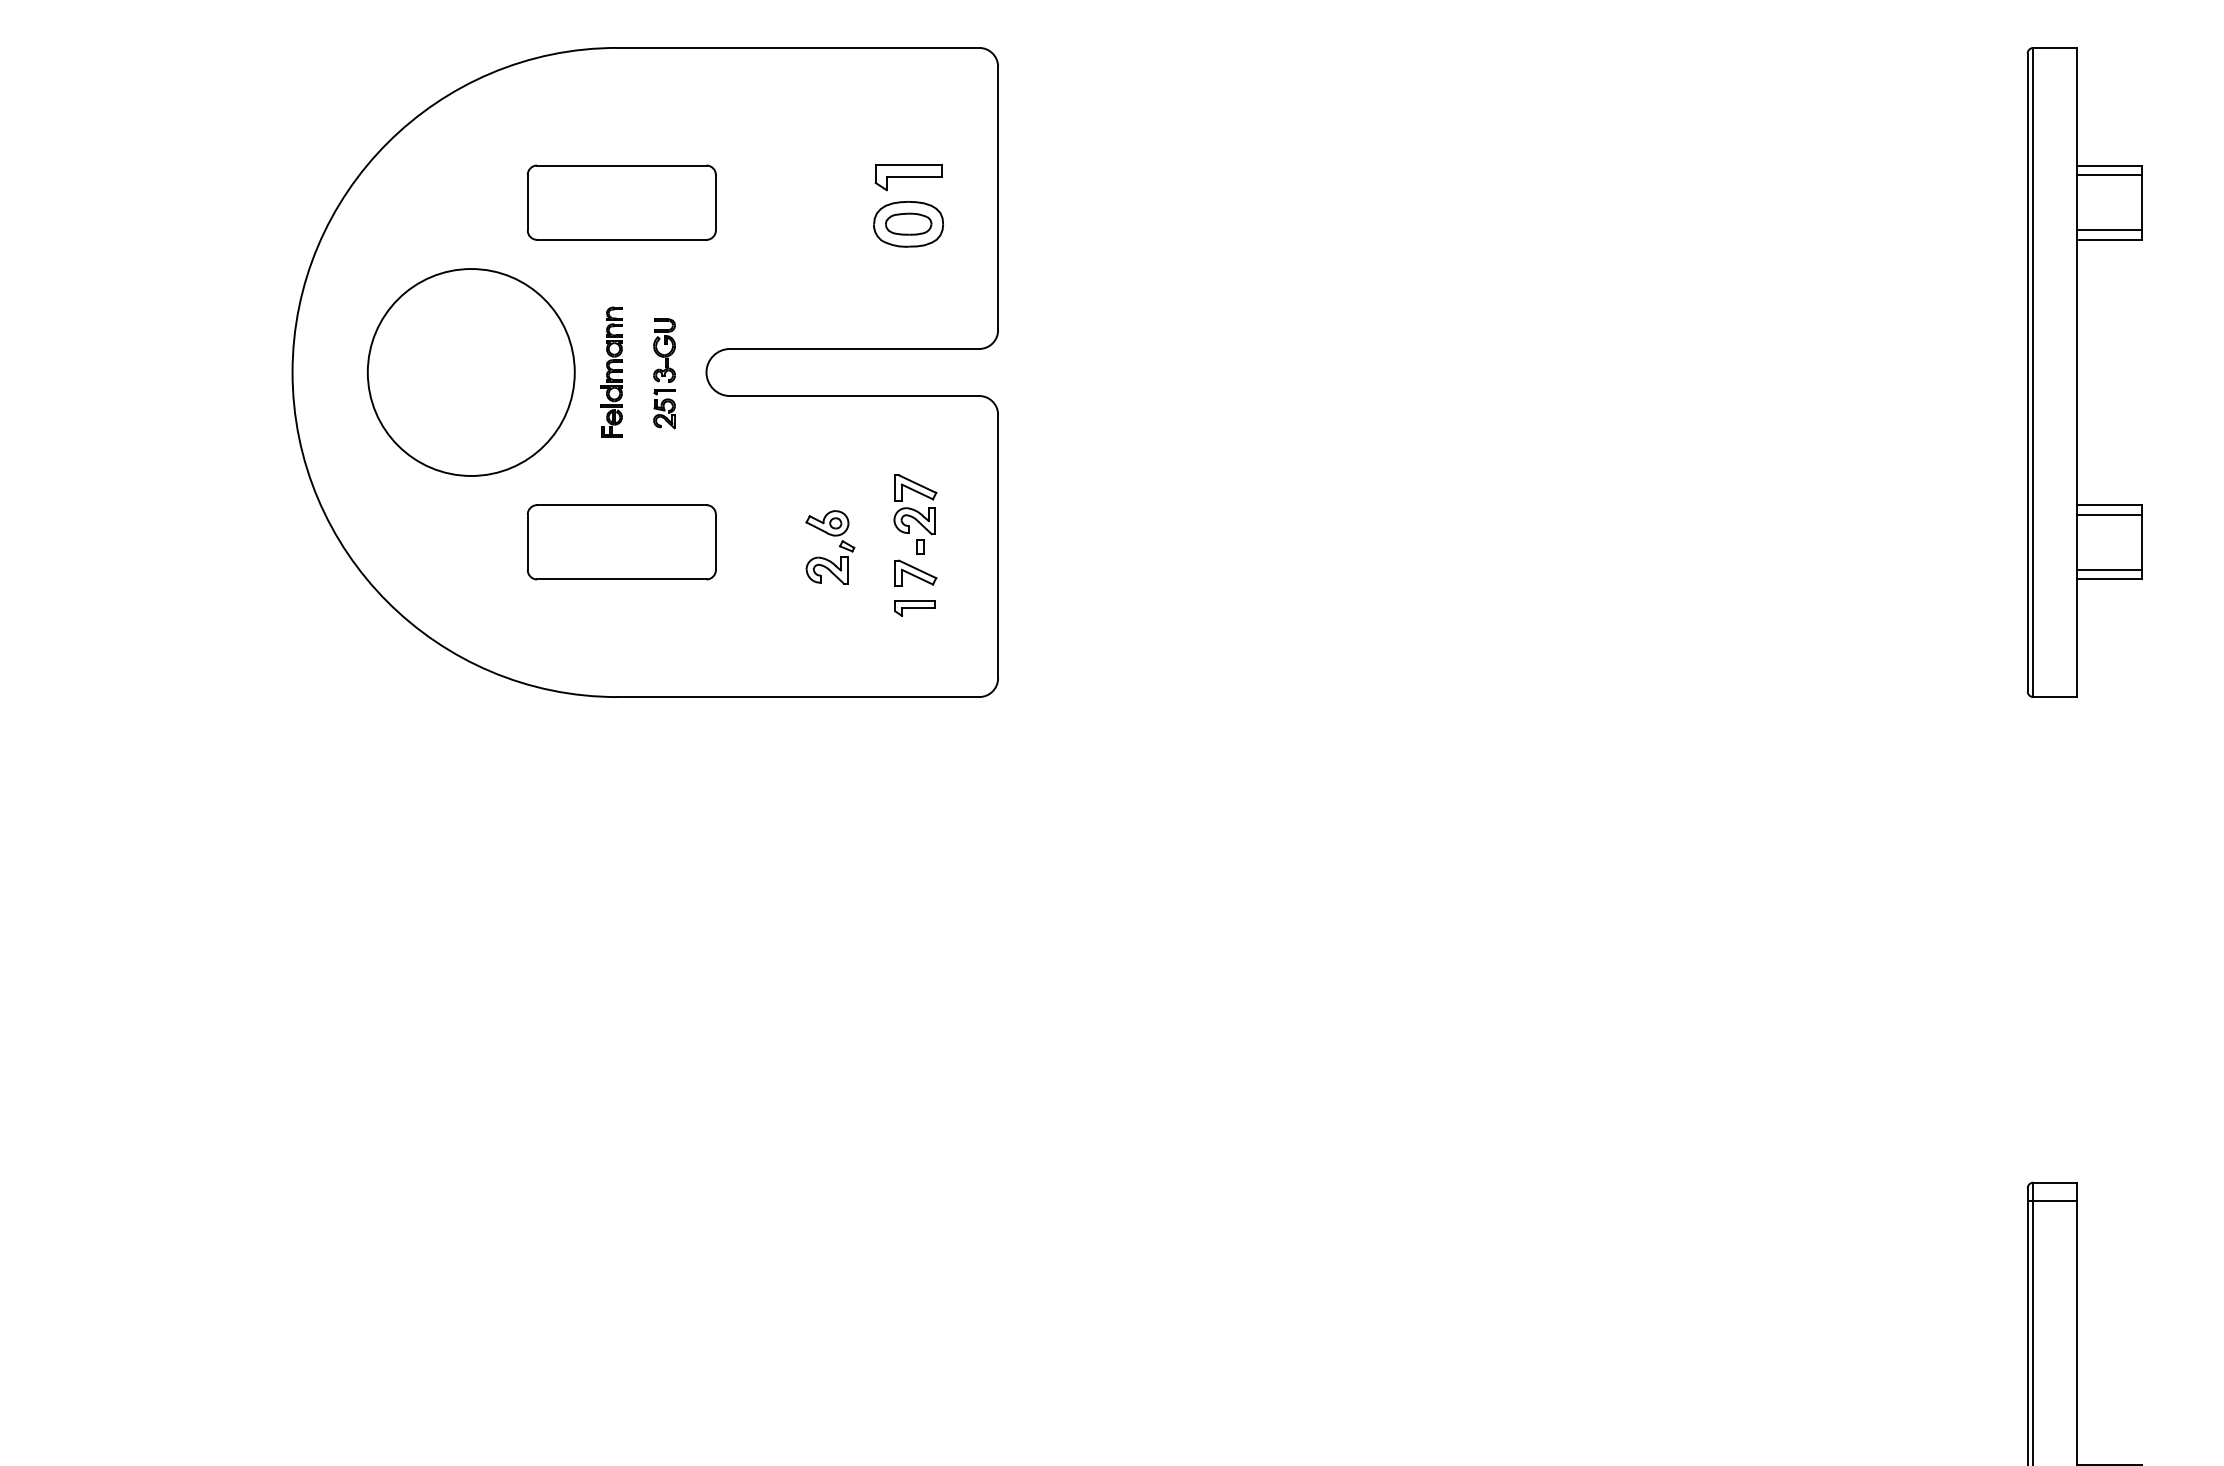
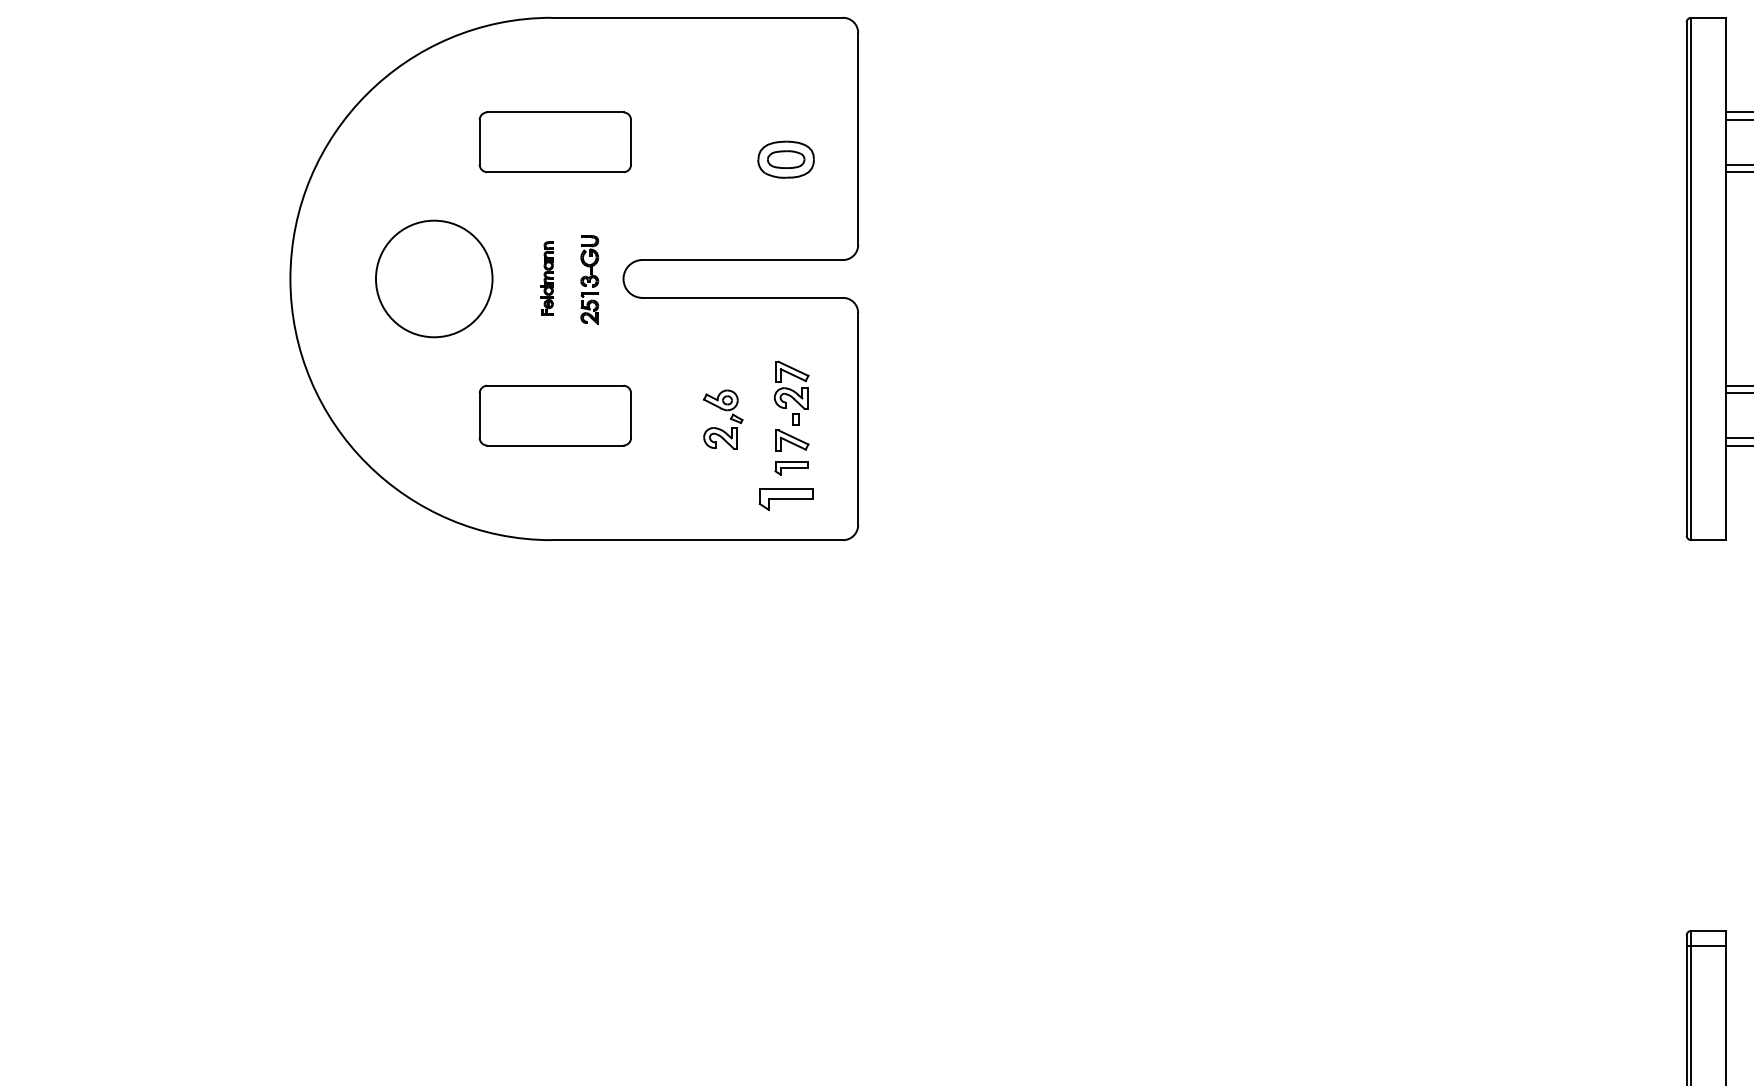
part: (908, 177) -> (786, 499), moved
part: (611, 371) -> (547, 278), size x0.7
circle: (470, 372) -> (433, 278), size x0.7

